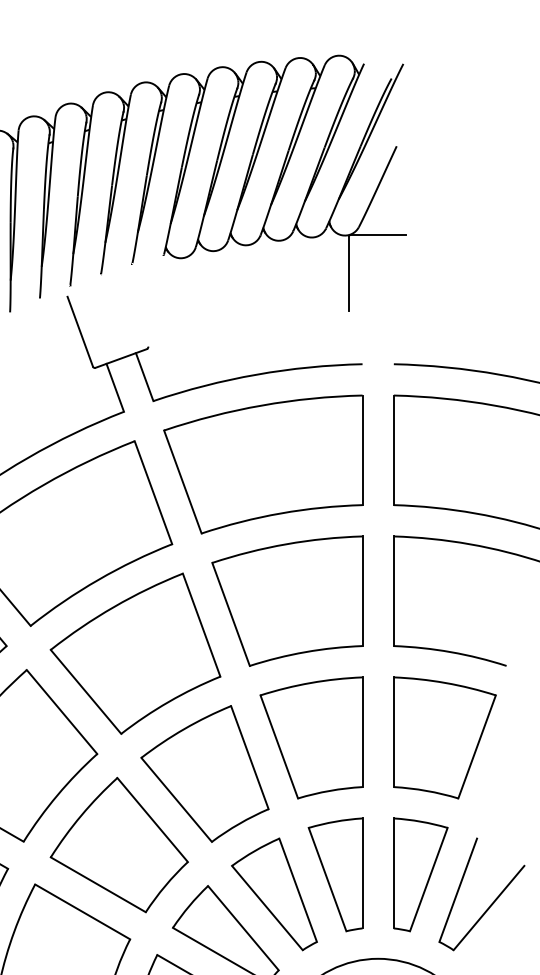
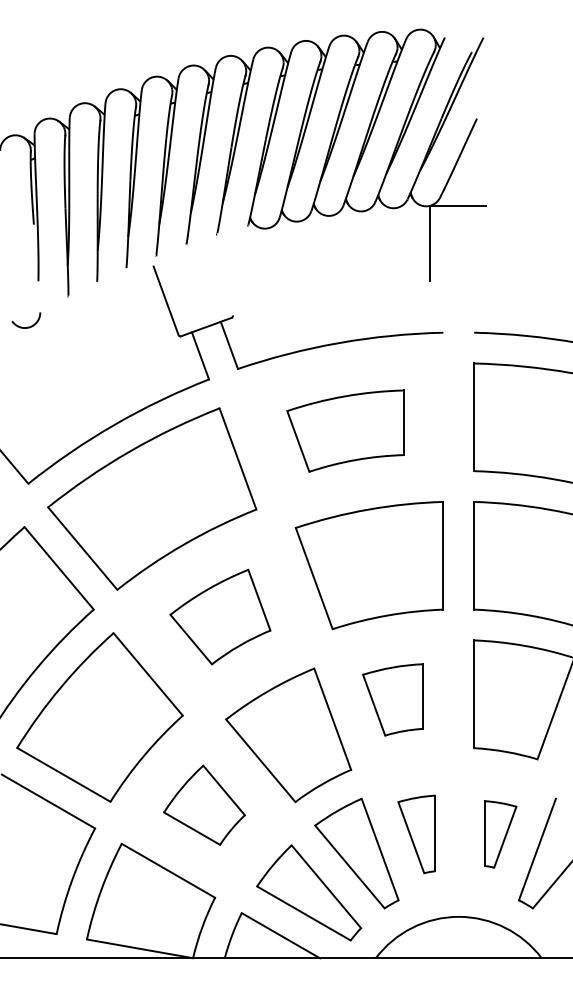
part: (262, 463) -> (345, 430), size x0.6
part: (135, 653) -> (220, 616), size x0.6
part: (310, 737) -> (392, 699), size x0.6
part: (119, 845) -> (204, 805), size x0.6
part: (335, 874) -> (416, 834), size x0.7
part: (420, 874) -> (500, 834), size x0.6

